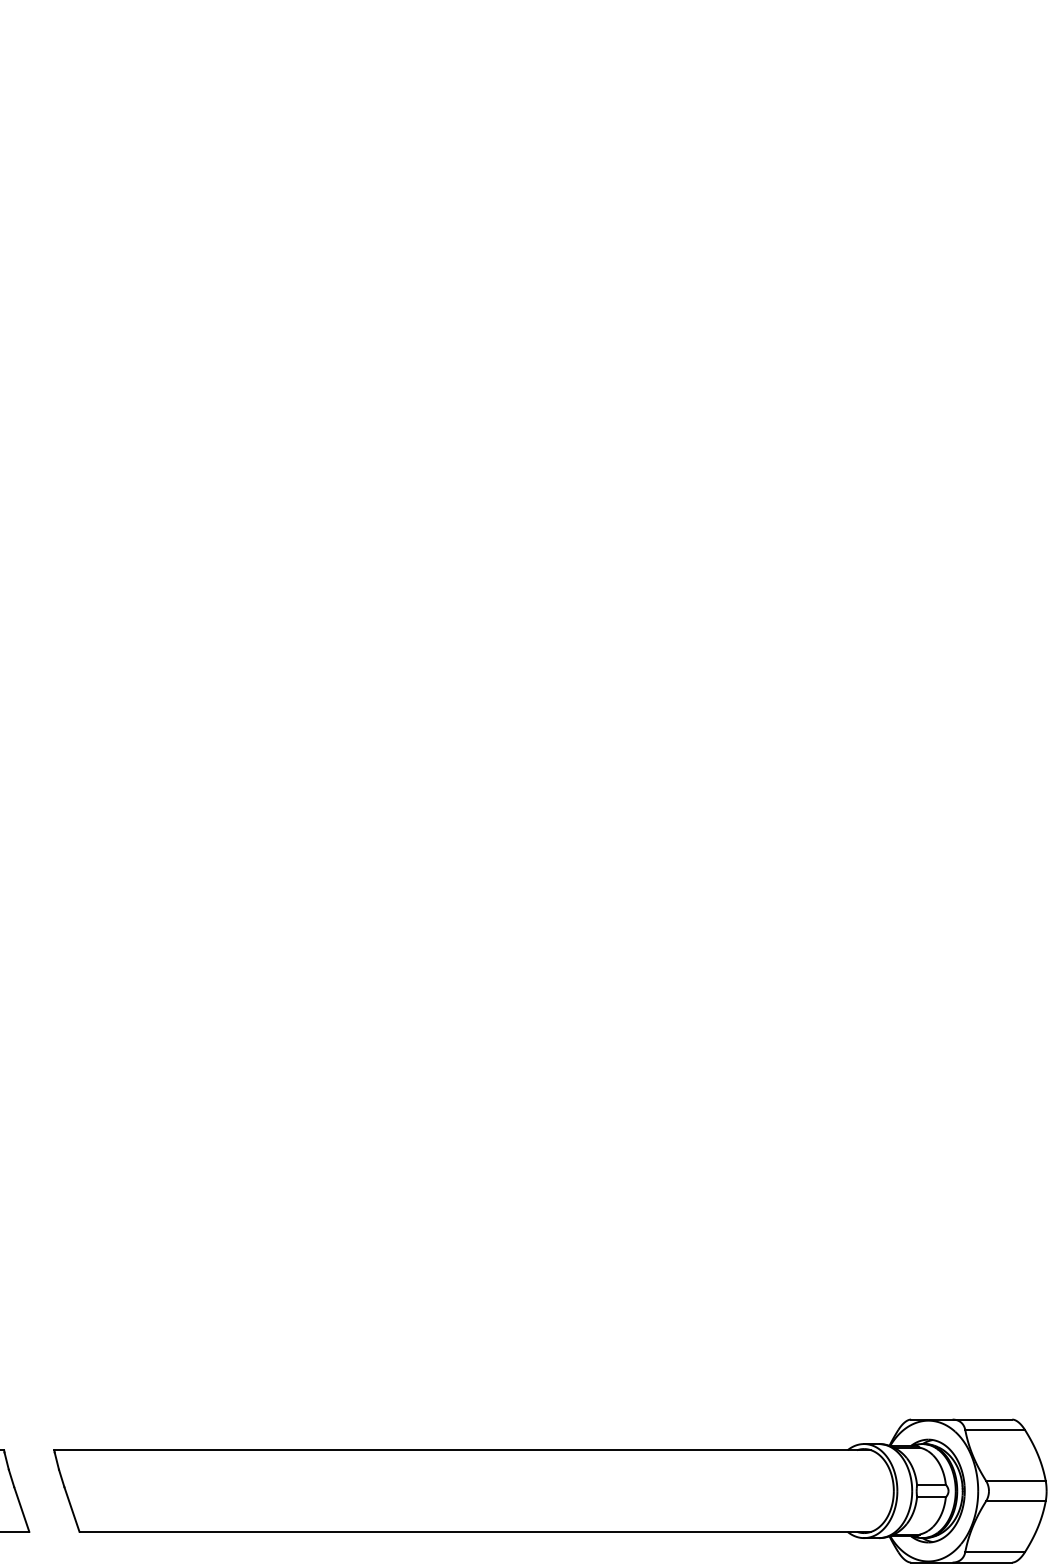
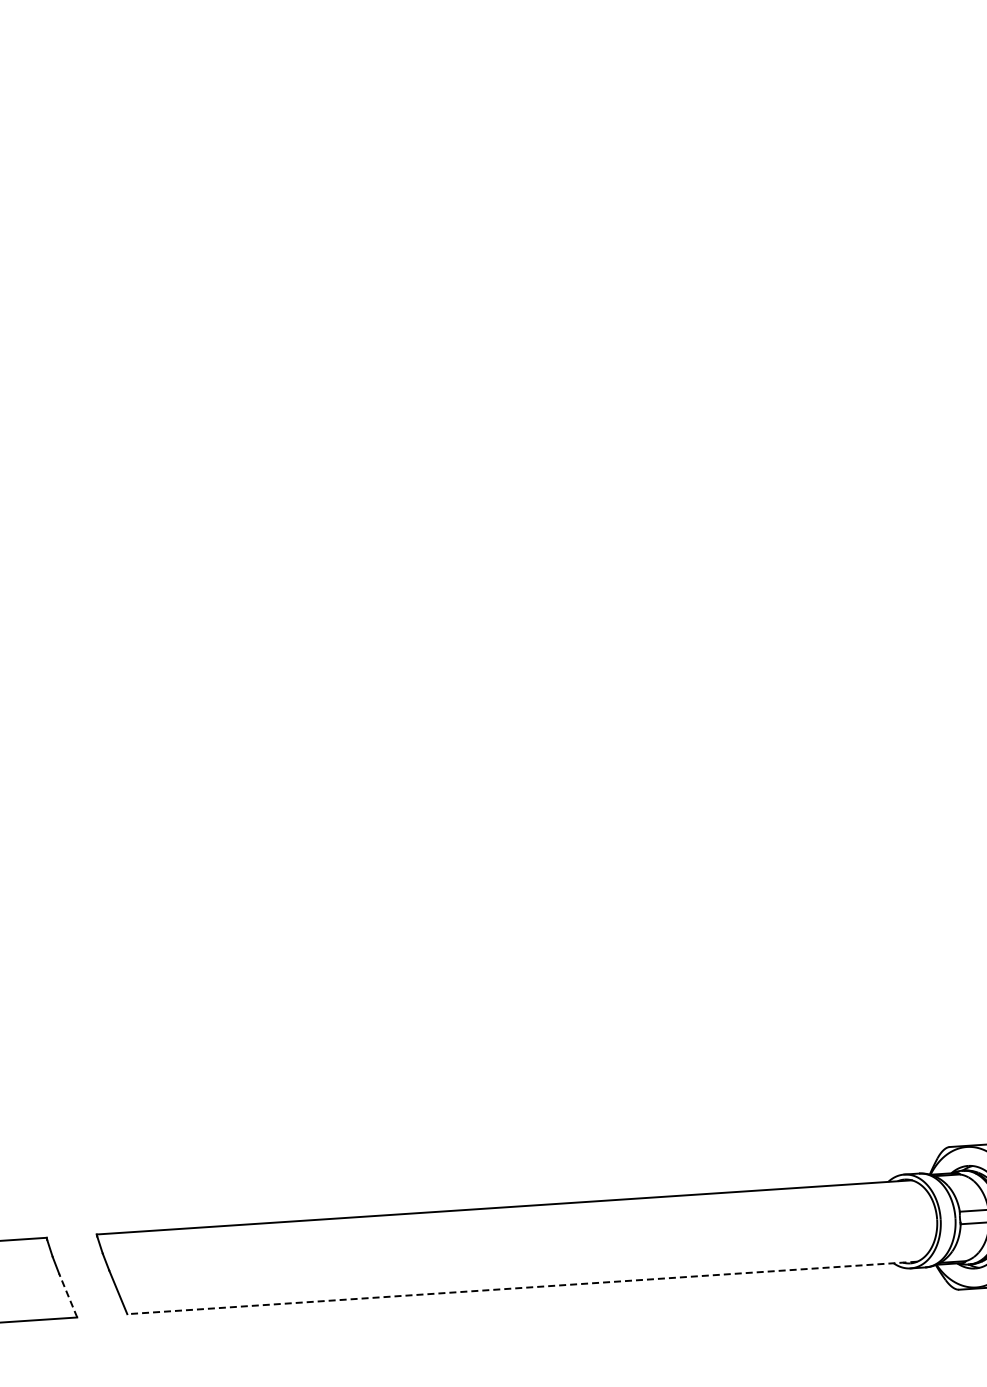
line: (21, 1509) -> (67, 1295), solid -> dashed
line: (475, 1531) -> (522, 1287), solid -> dashed

